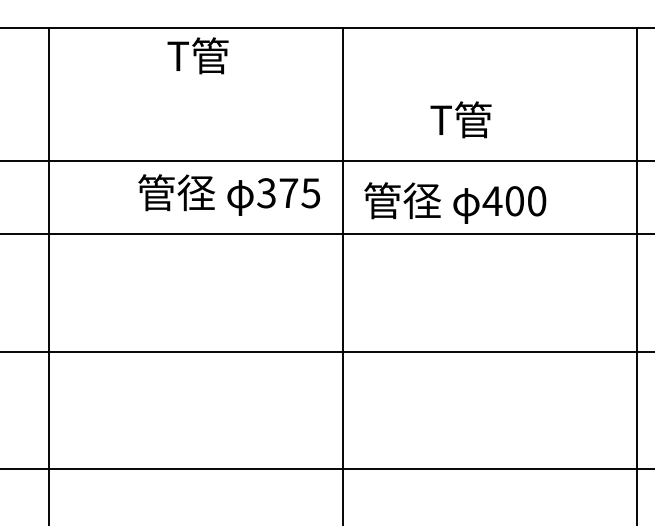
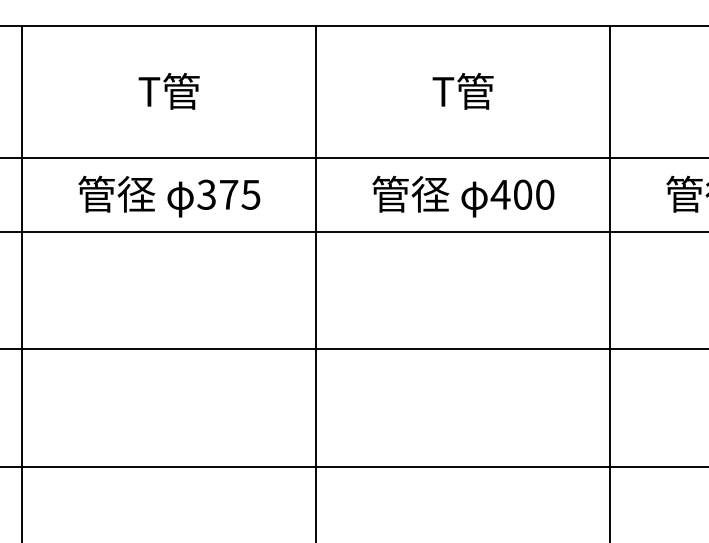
text: (197, 55) -> (168, 91), moved
text: (460, 119) -> (462, 91), moved
text: (229, 194) -> (169, 196), moved
text: (455, 202) -> (463, 196), moved

